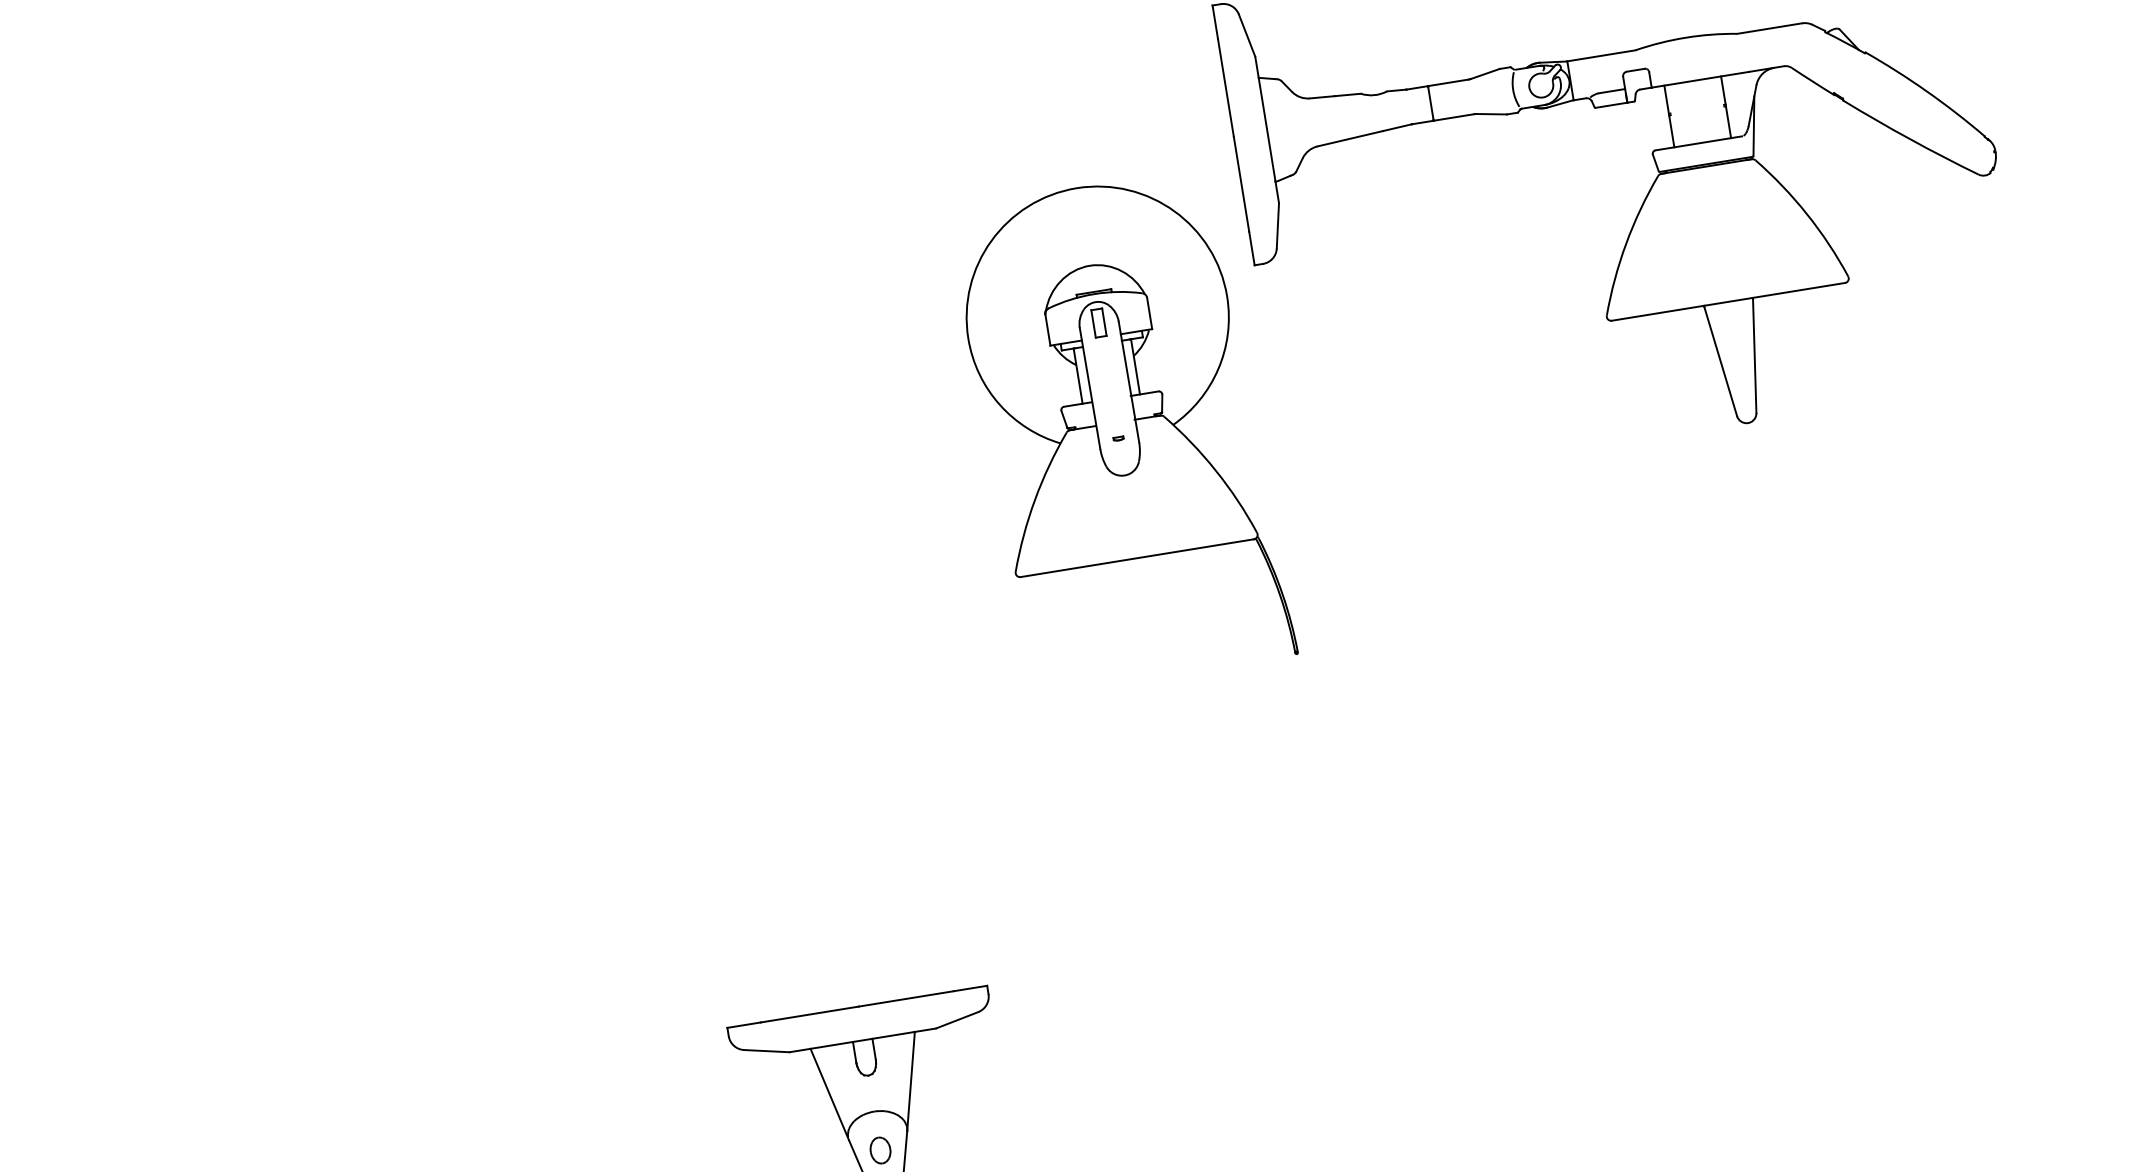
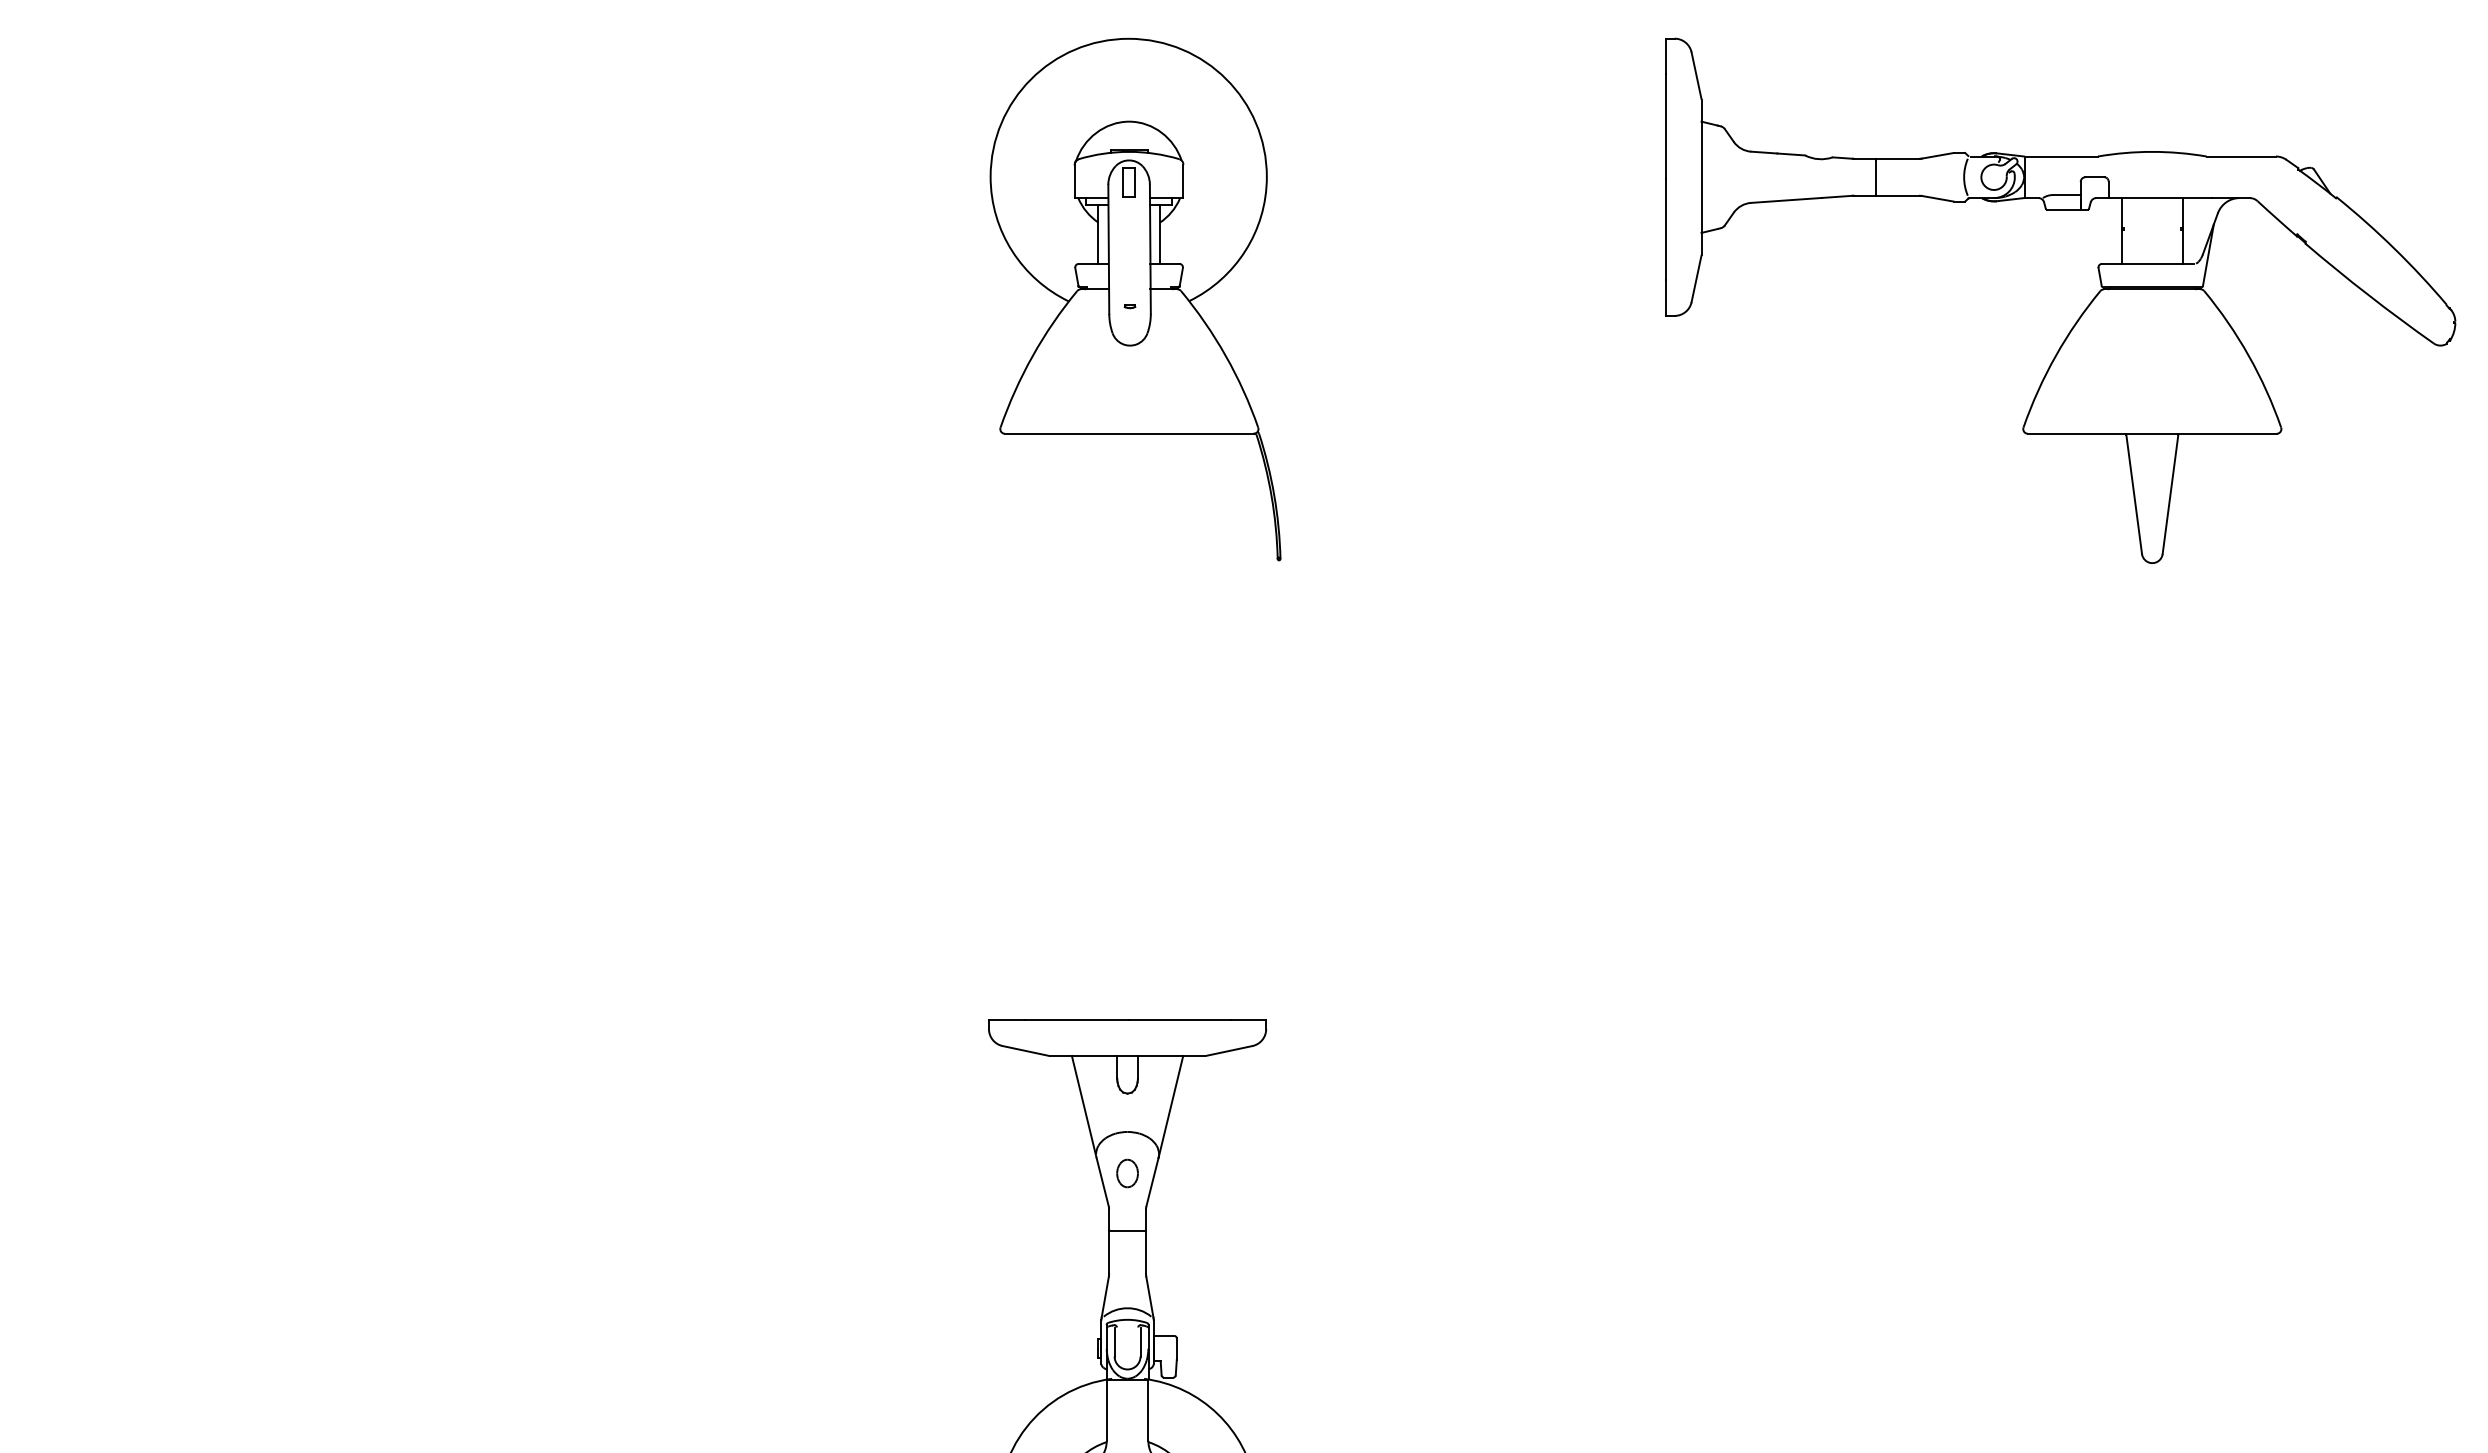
part: (1122, 431) -> (1135, 299), moved

